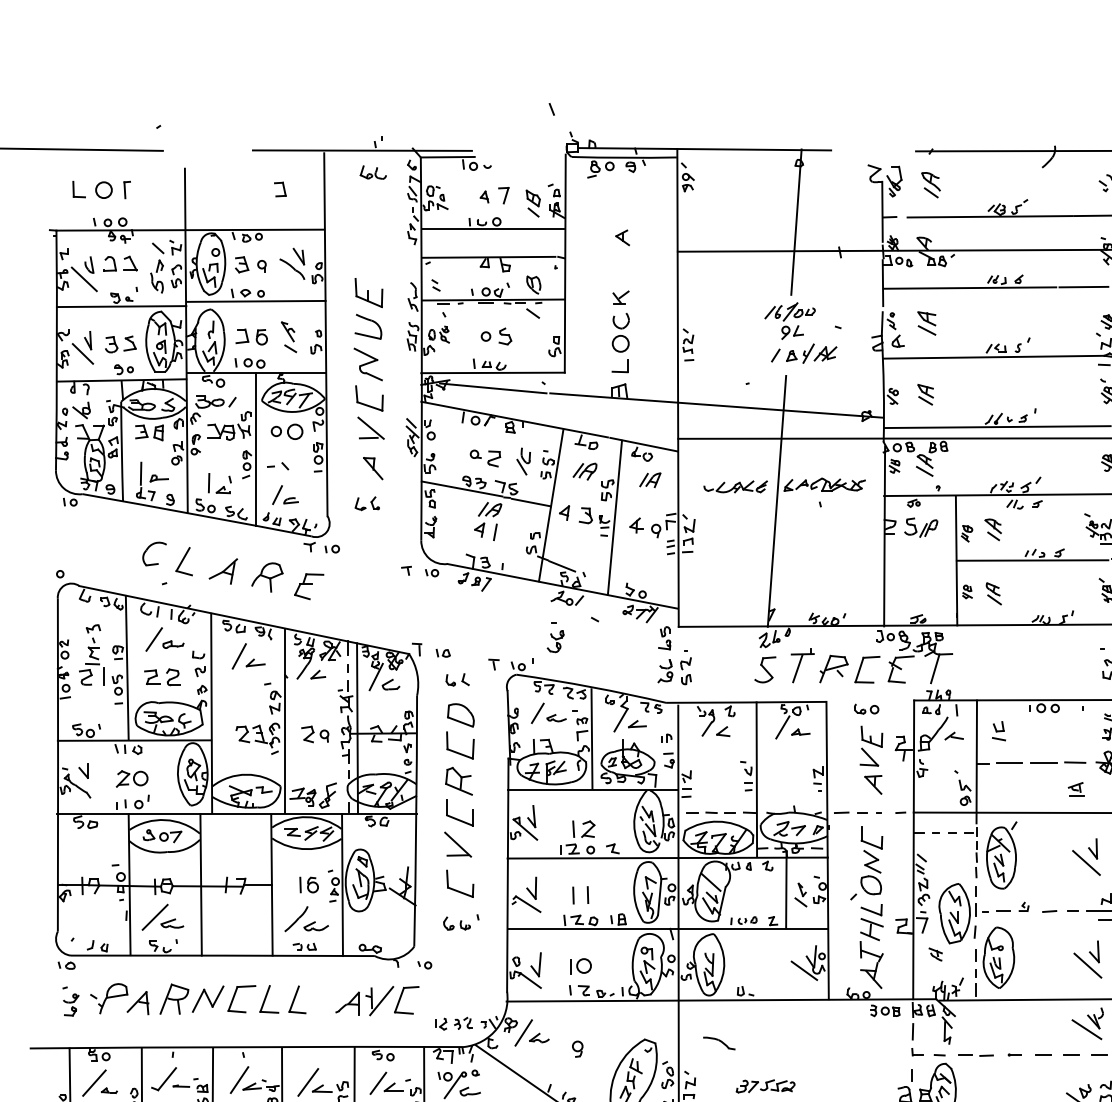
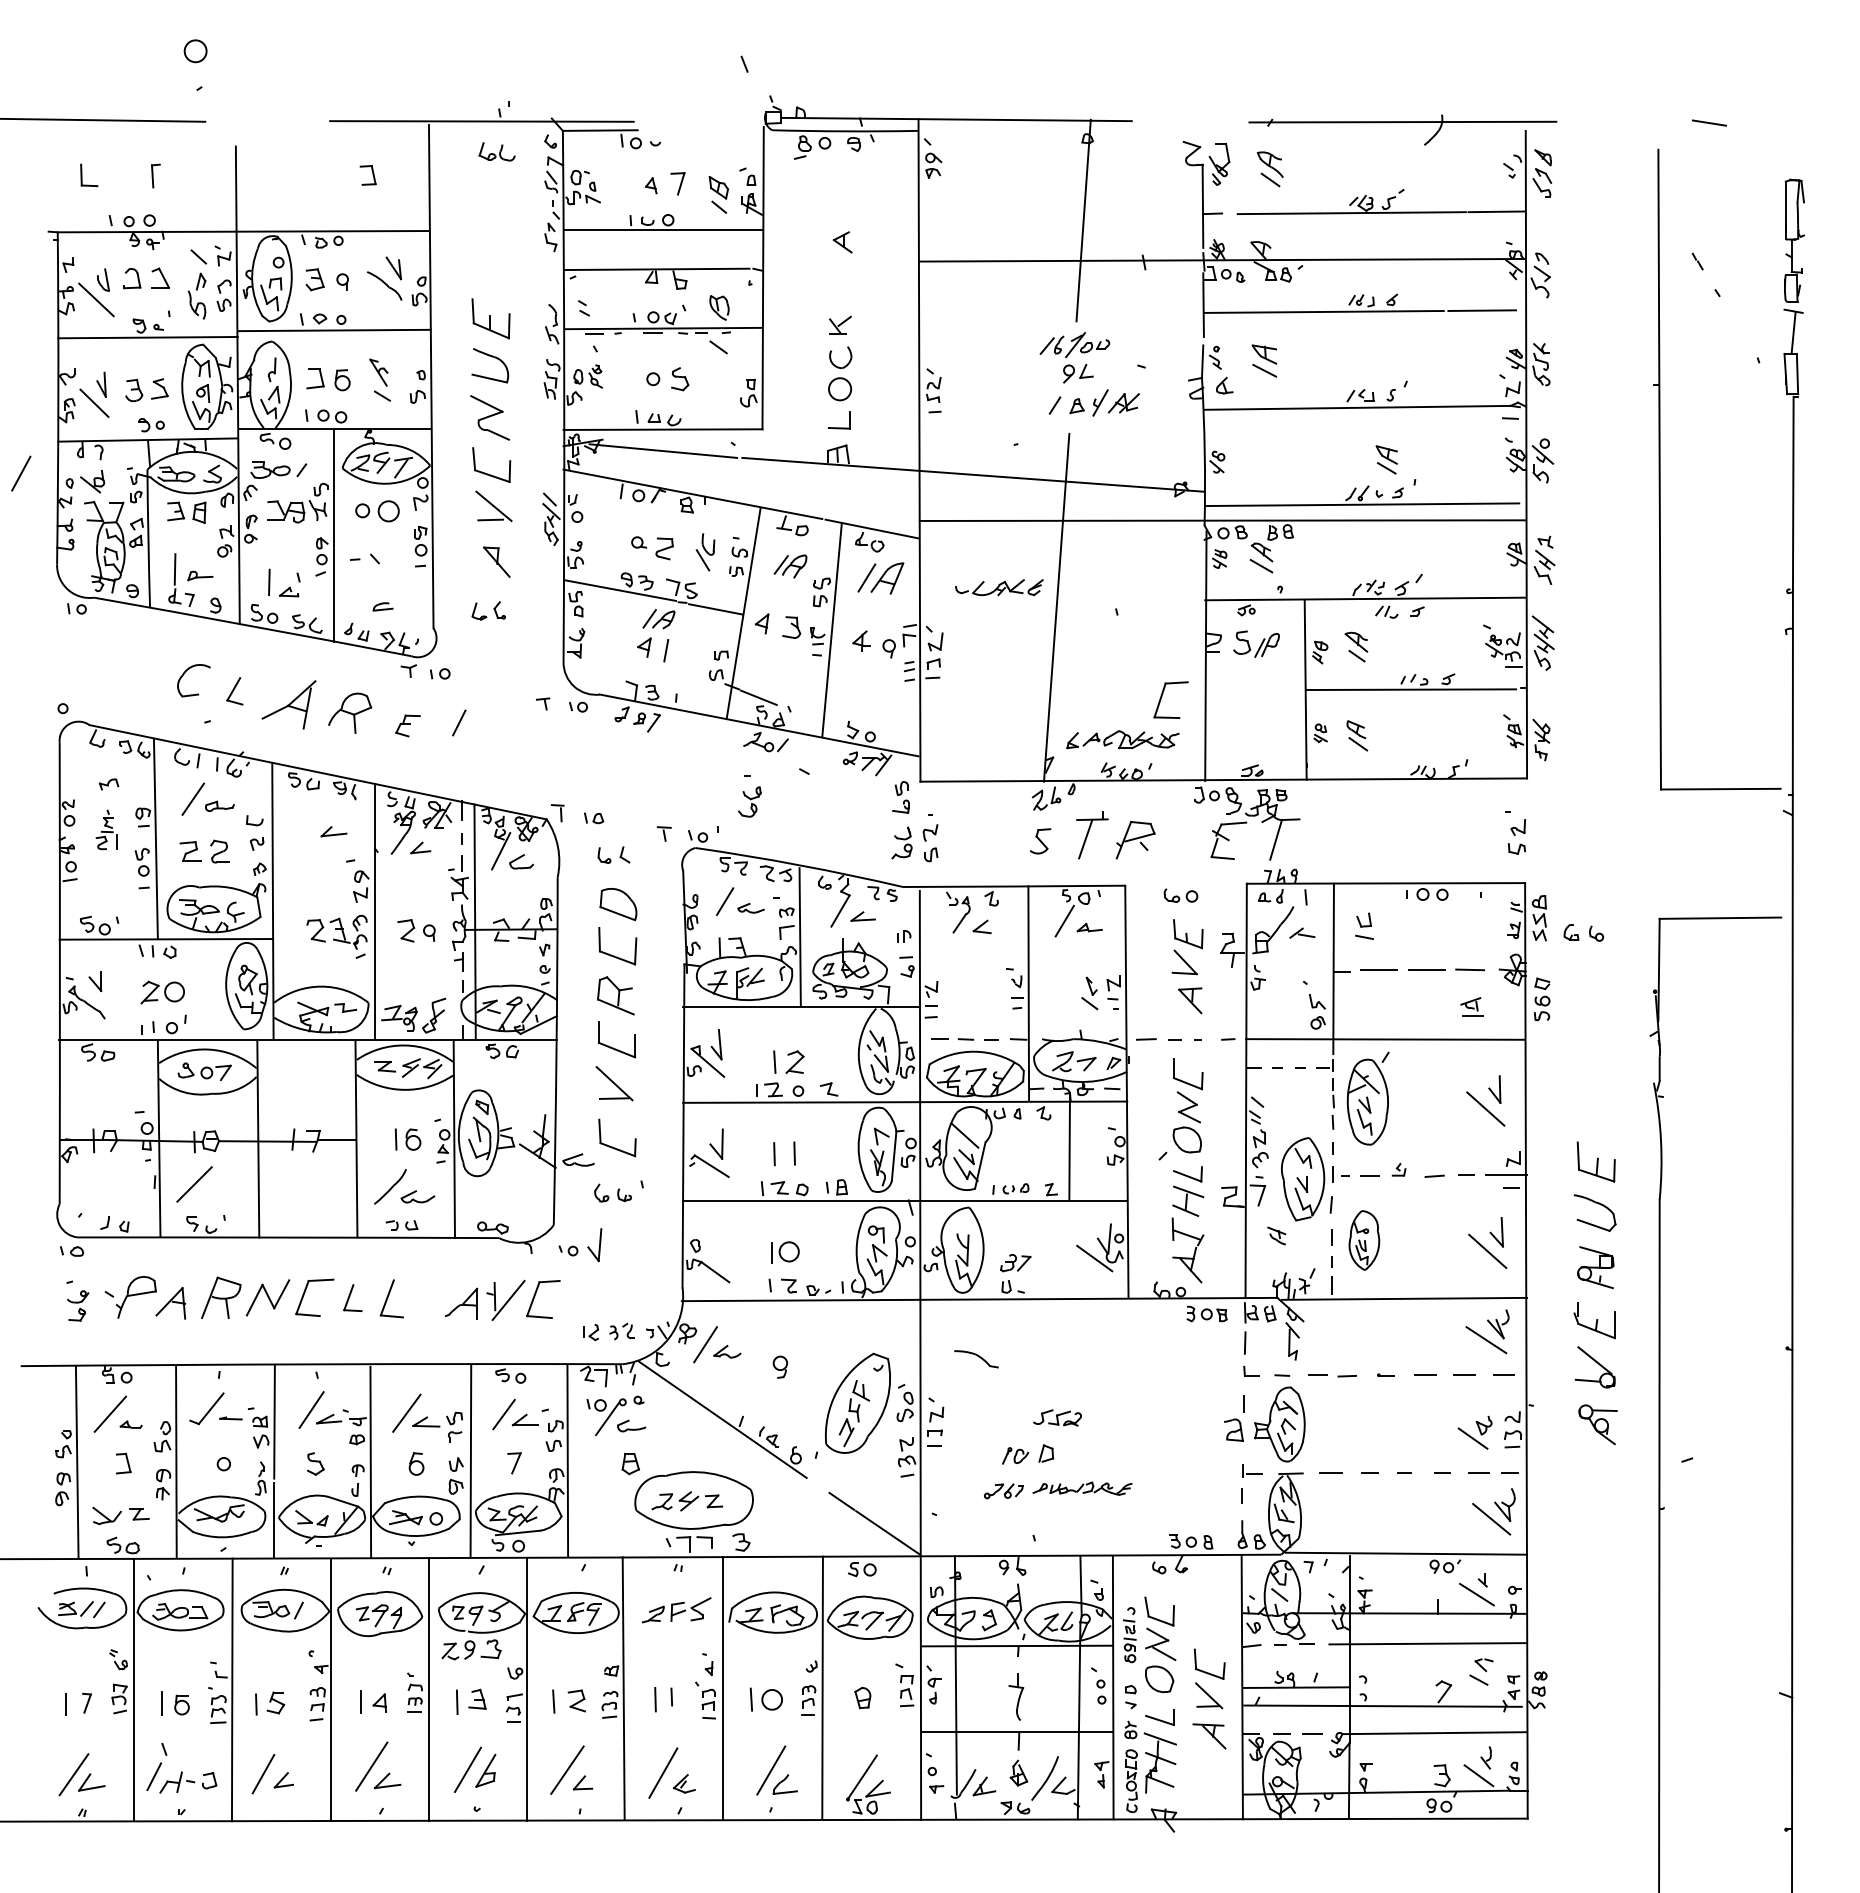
circle: (103, 190) -> (195, 51), moved
part: (925, 394) -> (1386, 459), moved
part: (650, 480) -> (881, 578), size x1.6
part: (824, 484) -> (1122, 739), moved
line: (277, 494) -> (459, 722), moved
part: (183, 561) -> (234, 691), size x0.7
part: (223, 571) -> (289, 704), size x1.4
part: (308, 586) -> (407, 725), size x0.6
line: (239, 656) -> (21, 473), moved
part: (91, 661) -> (106, 829), size x0.6
part: (861, 667) -> (1162, 696), moved
part: (765, 670) -> (1040, 841), size x0.7
part: (800, 895) -> (1089, 993), moved
part: (172, 923) -> (578, 1159), moved
part: (999, 957) -> (1364, 1240), size x0.7
part: (535, 965) -> (594, 1245), moved
part: (269, 998) -> (352, 1297), size x0.7
part: (747, 1086) -> (1015, 1263), moved

